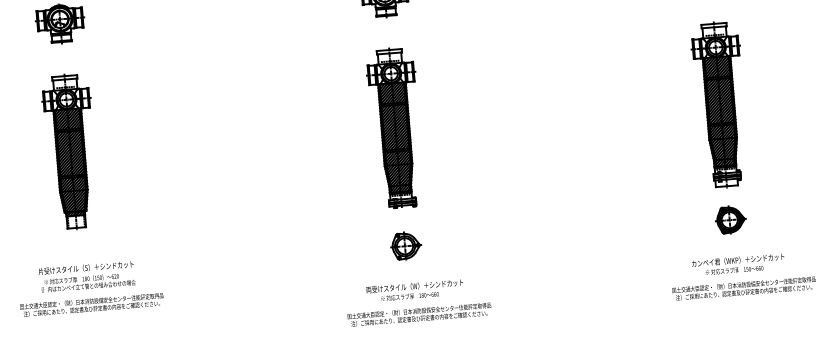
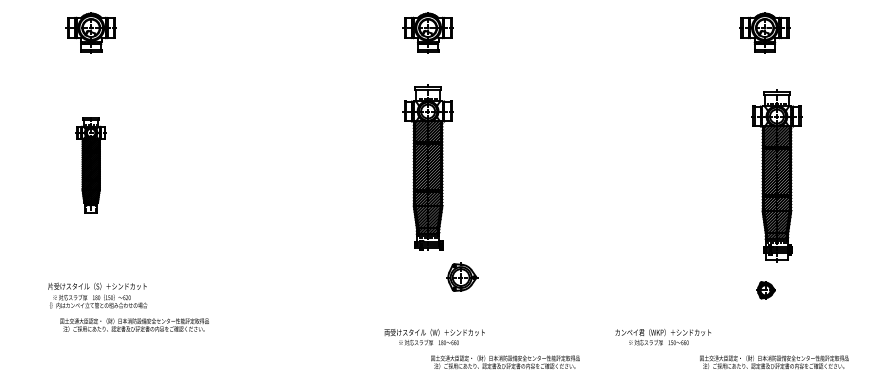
part: (719, 104) -> (776, 175), moved
part: (69, 150) -> (90, 164), size x0.6
part: (731, 219) -> (766, 289), size x0.6
part: (406, 245) -> (462, 276), moved
text: (737, 265) -> (662, 337), moved
text: (91, 304) -> (134, 324), moved
text: (419, 314) -> (505, 362), moved

